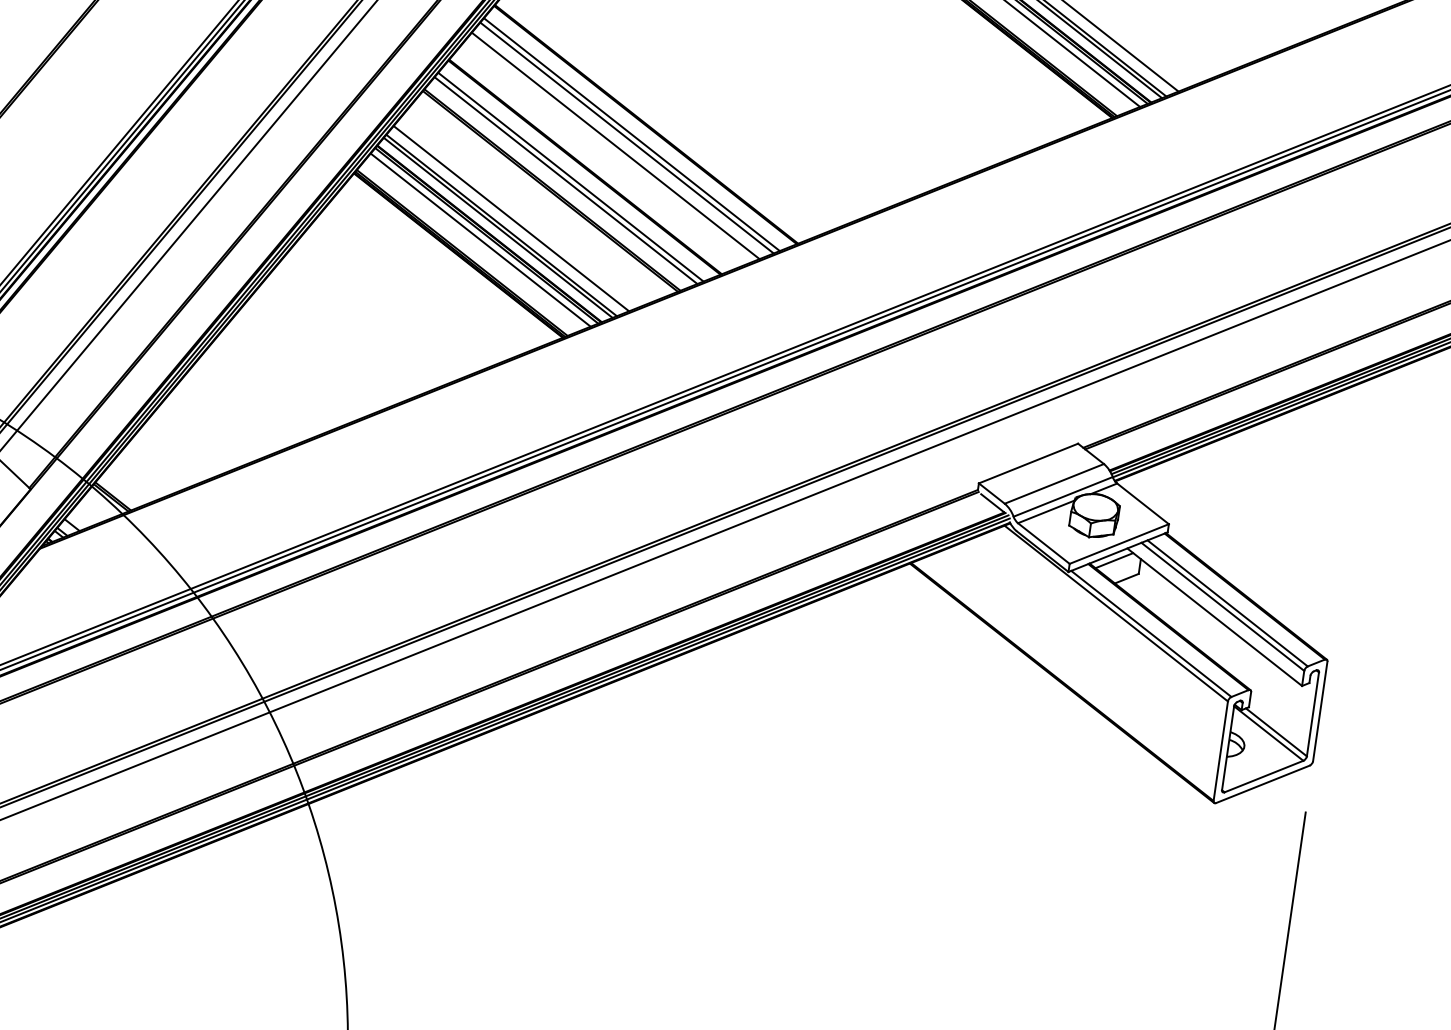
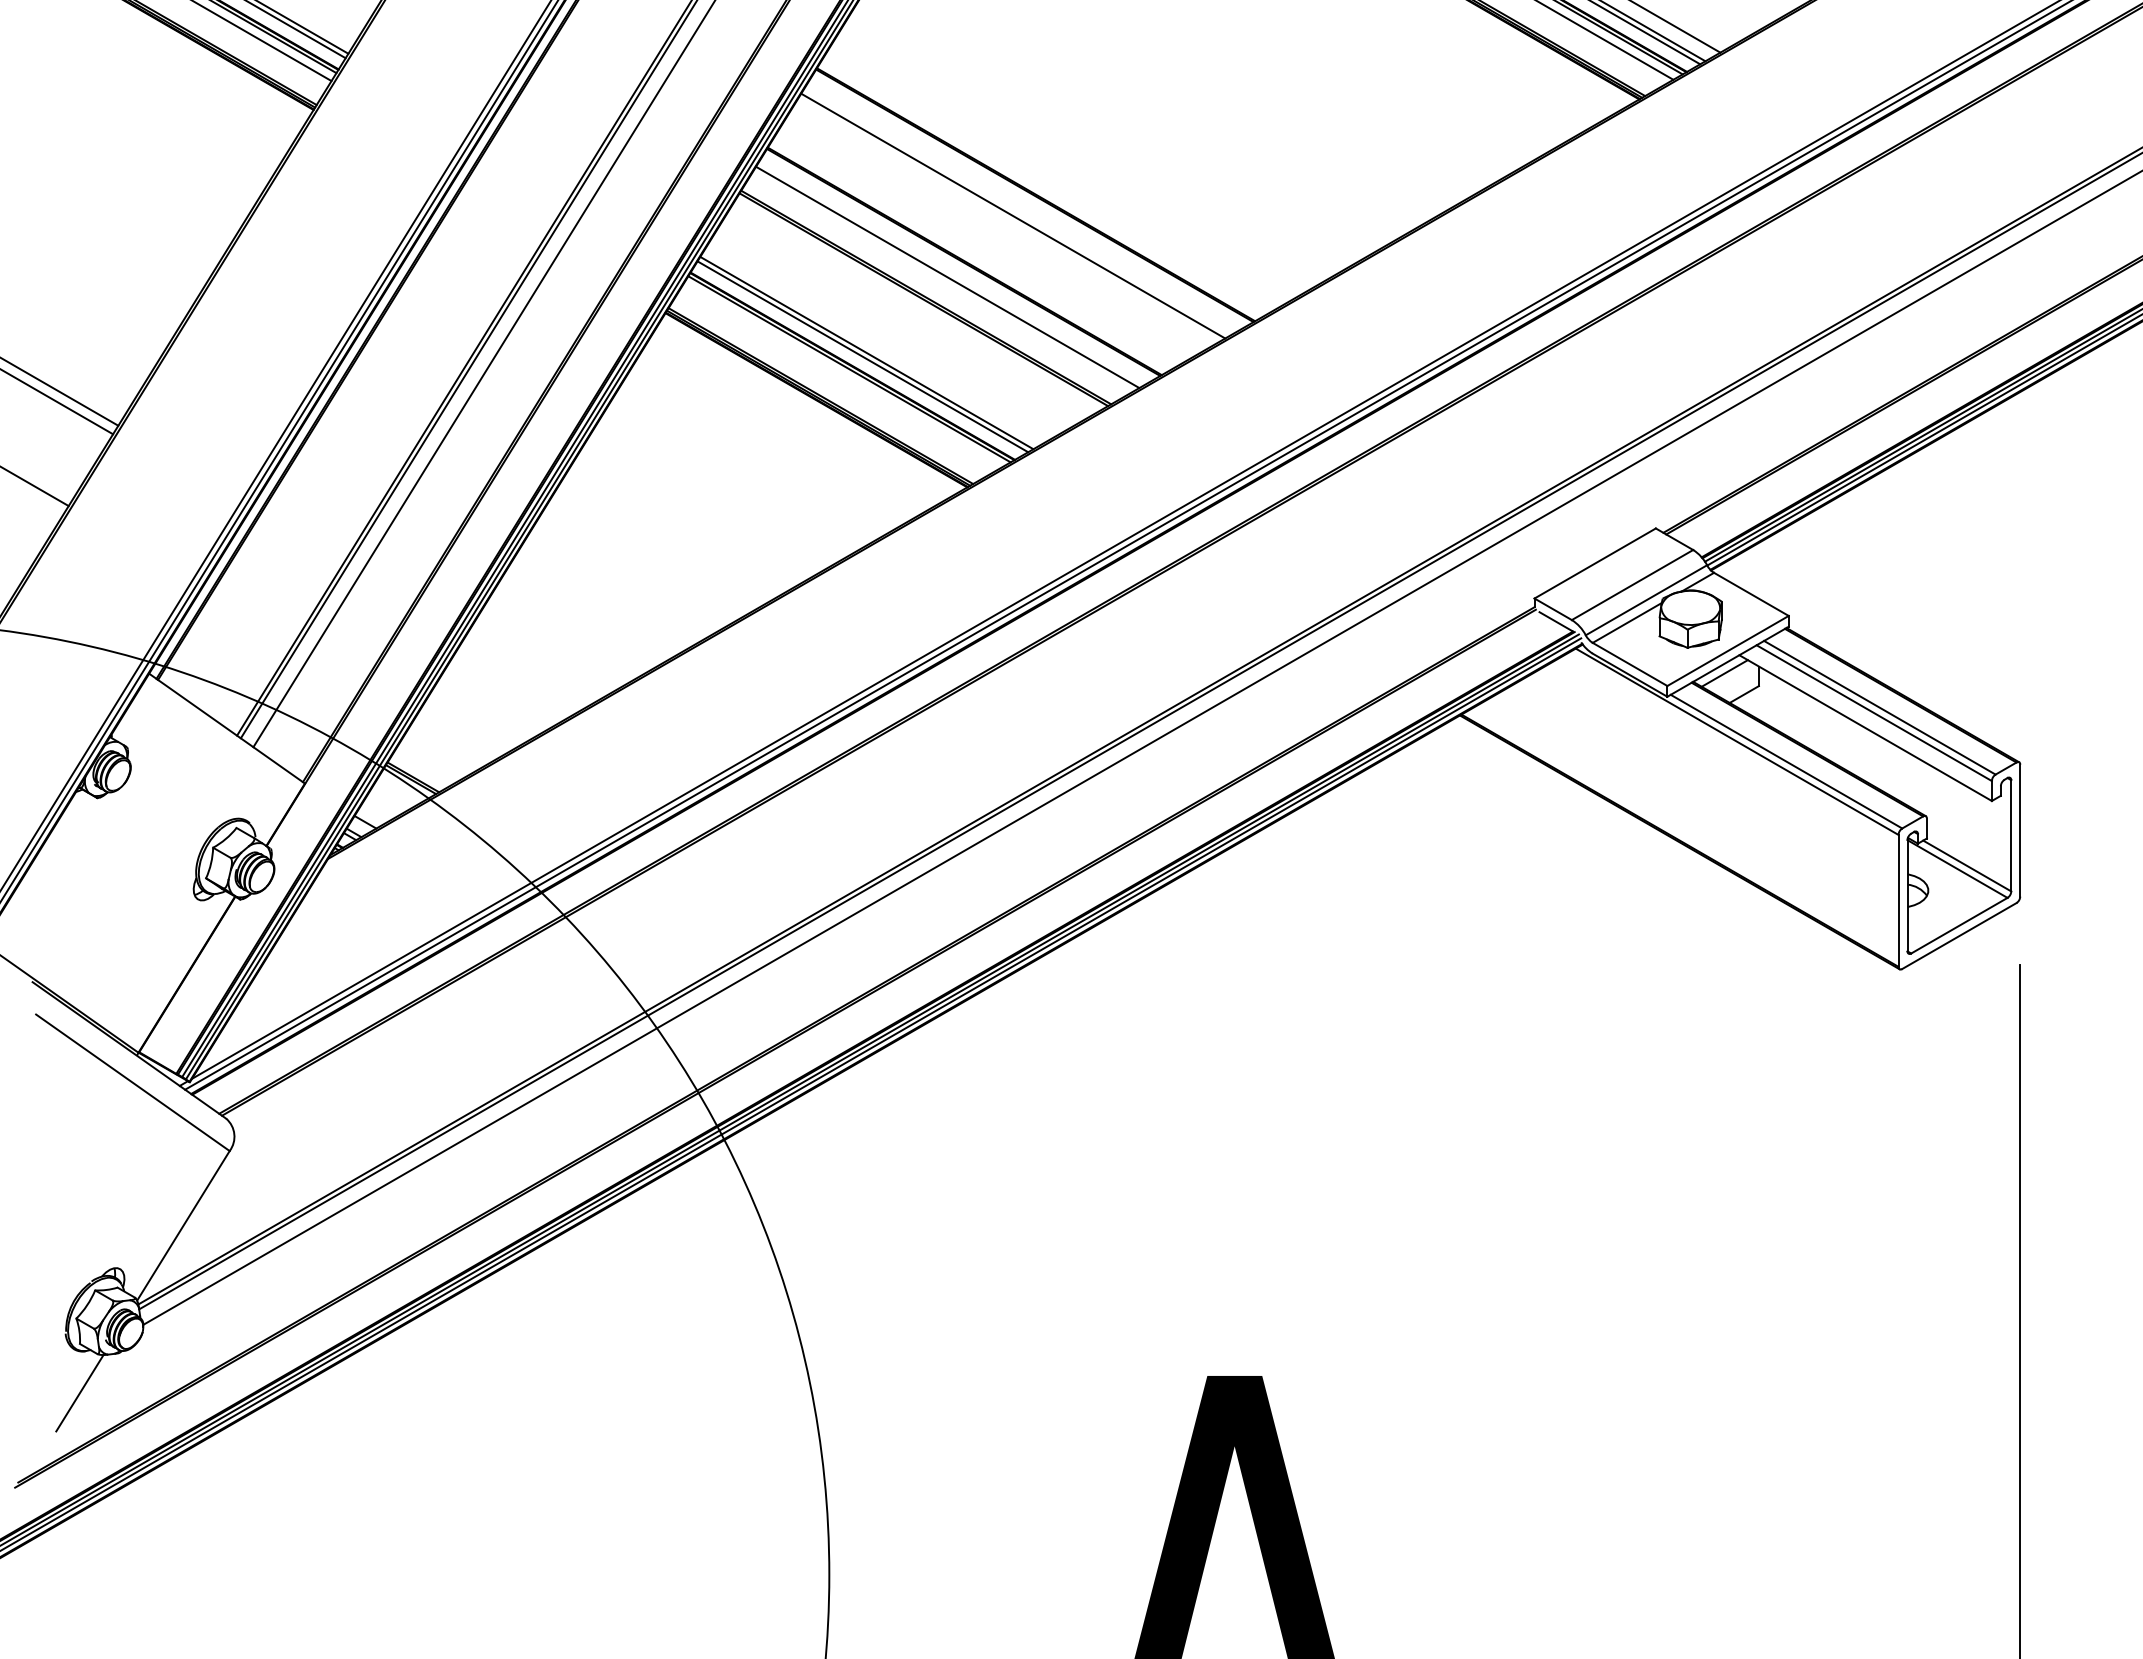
line: (631, 134) -> (1018, 210), removed
line: (615, 145) -> (999, 228), removed
line: (565, 180) -> (941, 282), removed
line: (511, 218) -> (878, 342), removed
line: (480, 239) -> (842, 375), removed

